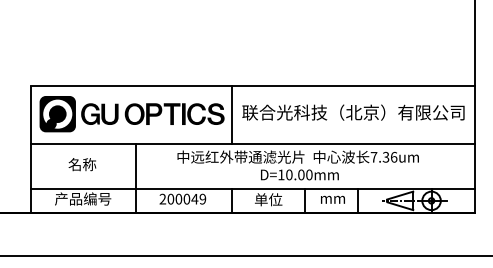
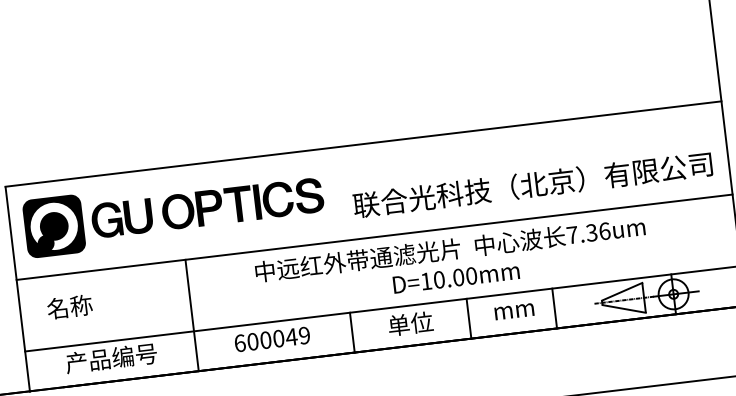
text: (353, 112) -> (532, 184), moved
line: (232, 114) -> (336, 193), removed
text: (82, 164) -> (69, 306), moved
text: (162, 198) -> (239, 342), 200049 -> 600049

